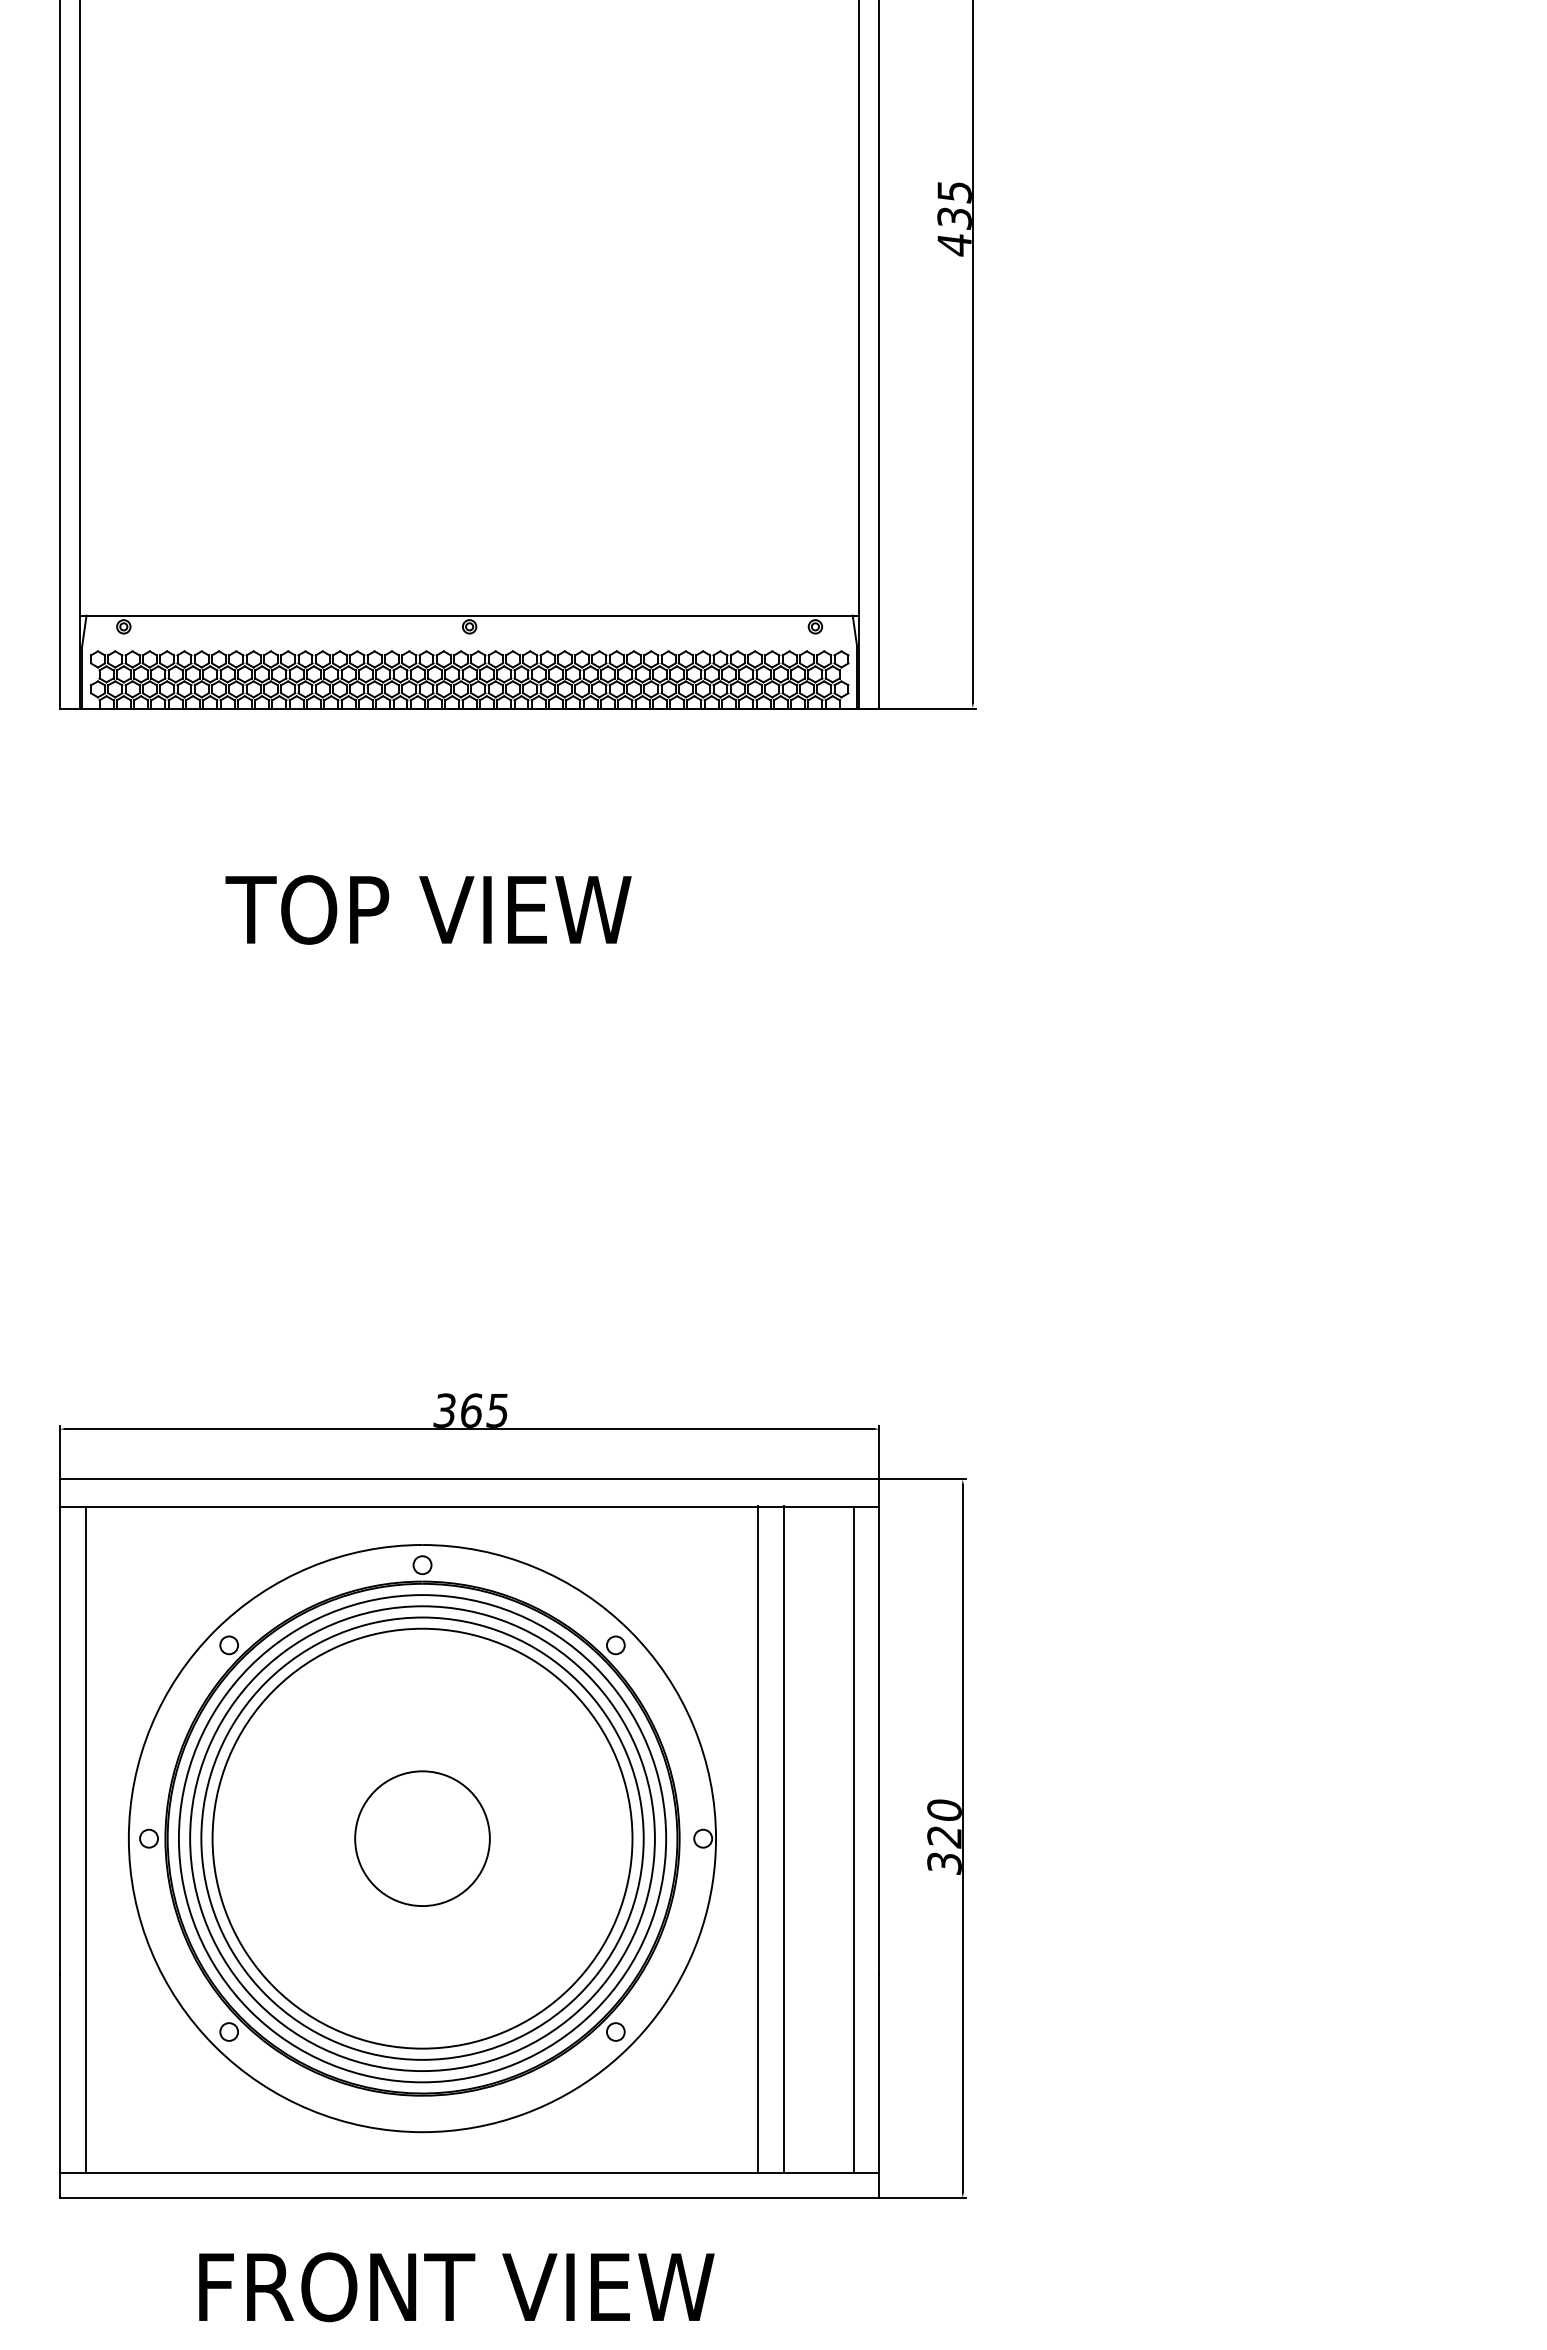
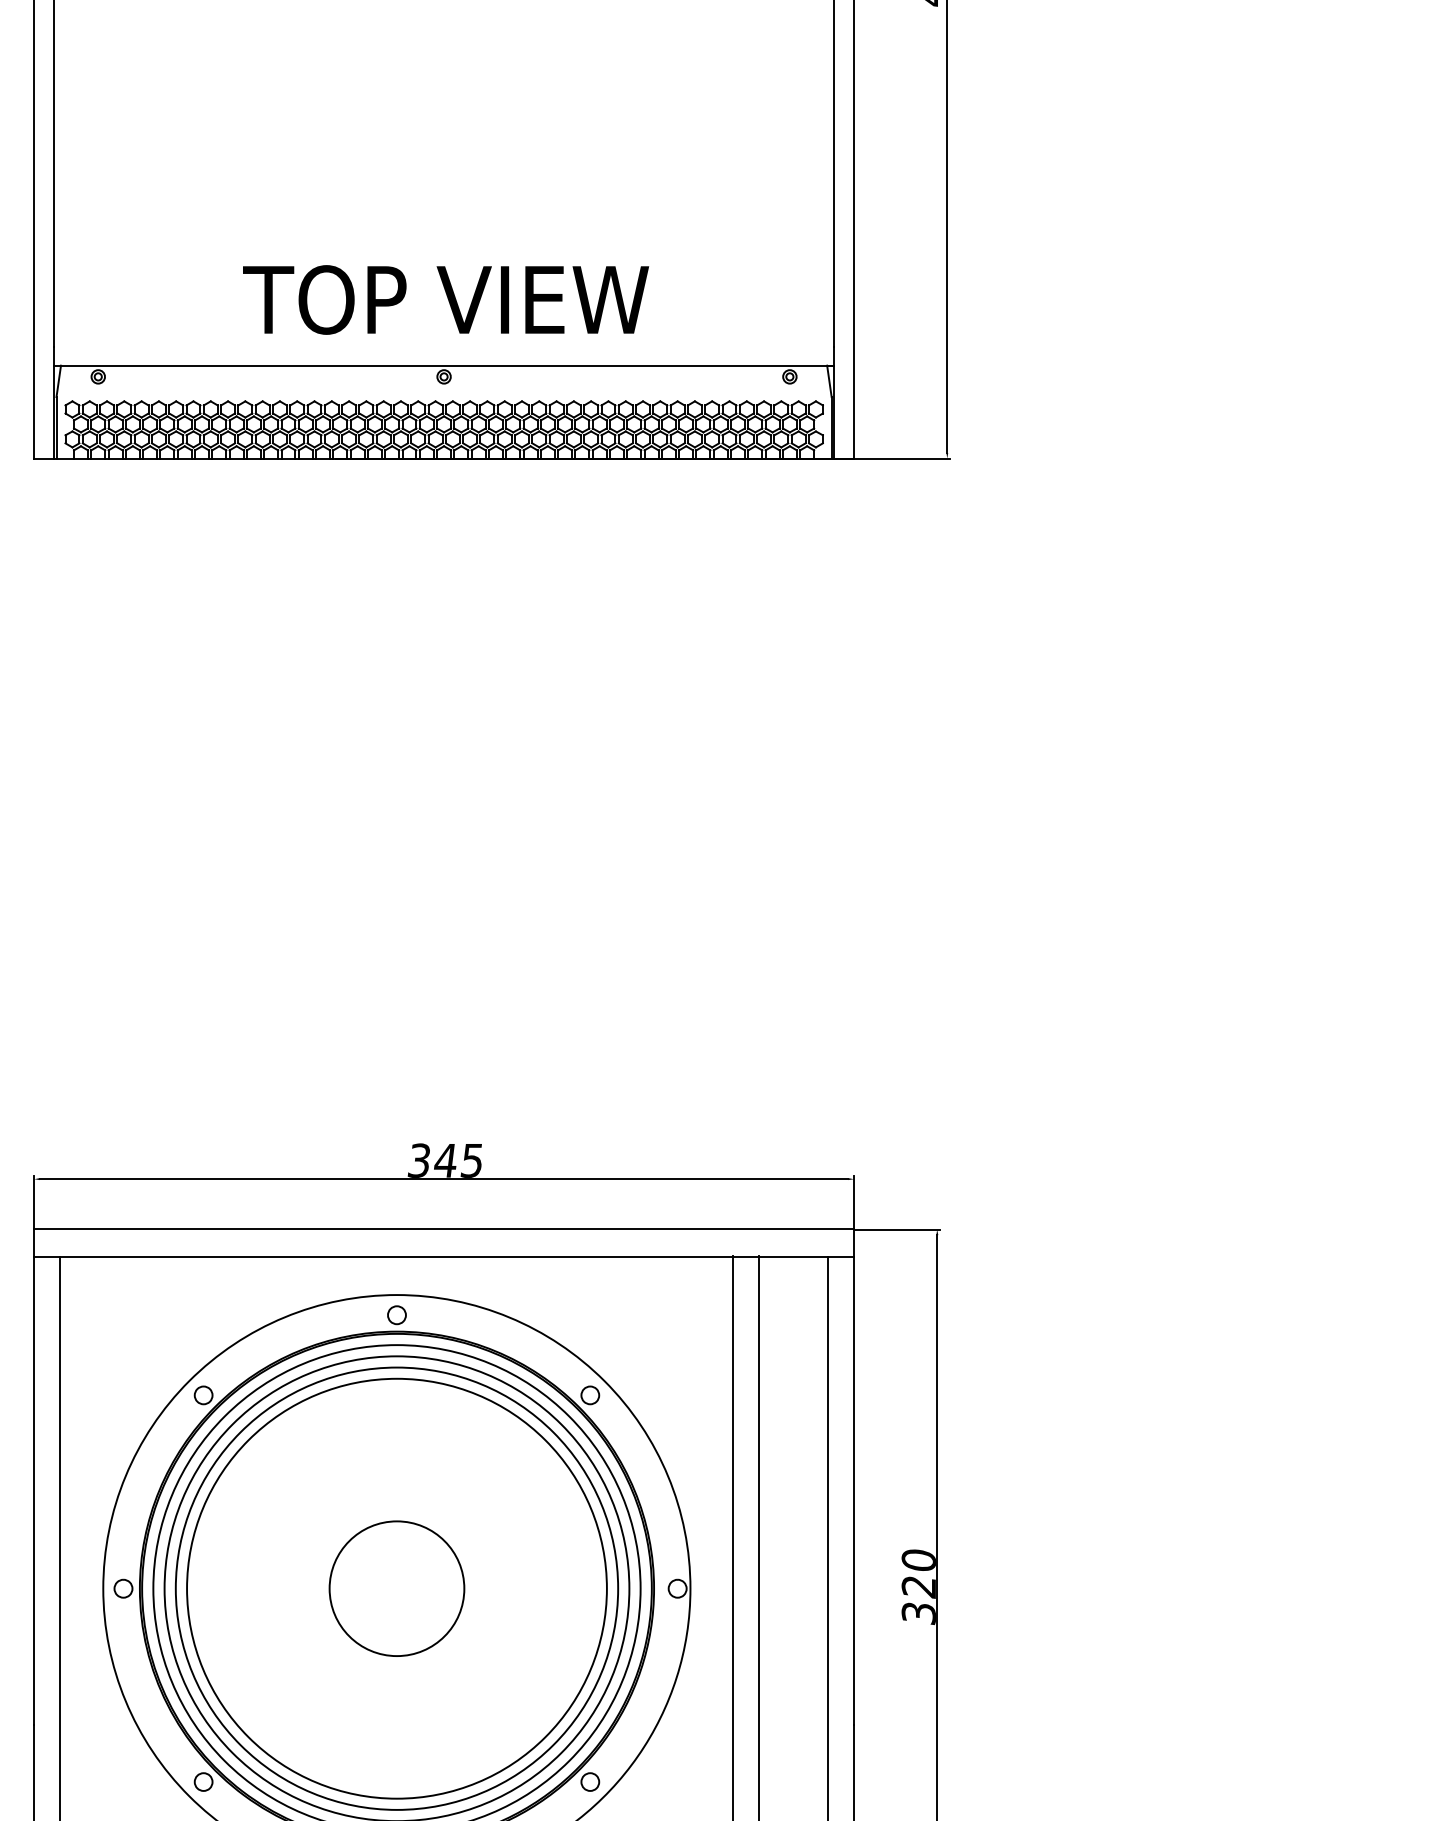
text: (428, 909) -> (445, 299), moved
text: (470, 1410) -> (444, 1160), 365 -> 345

